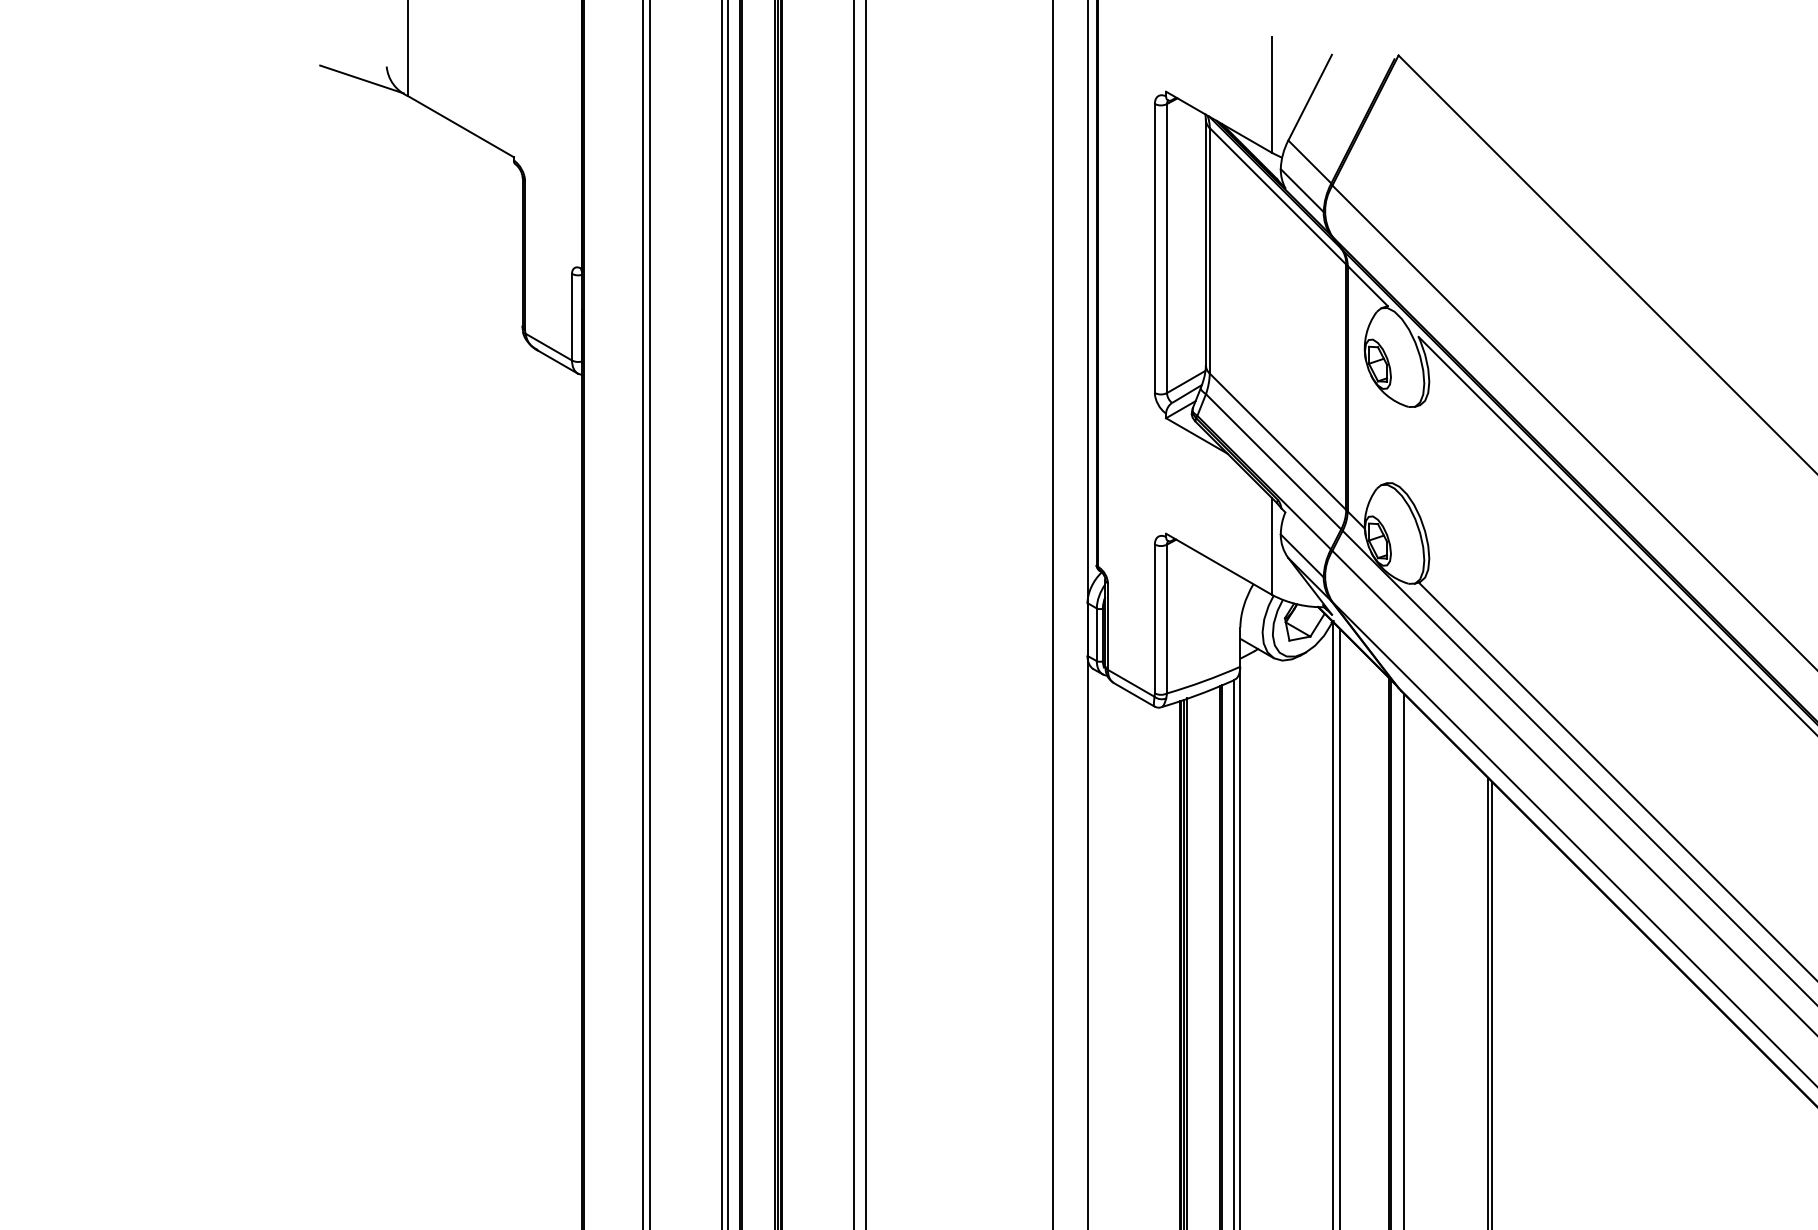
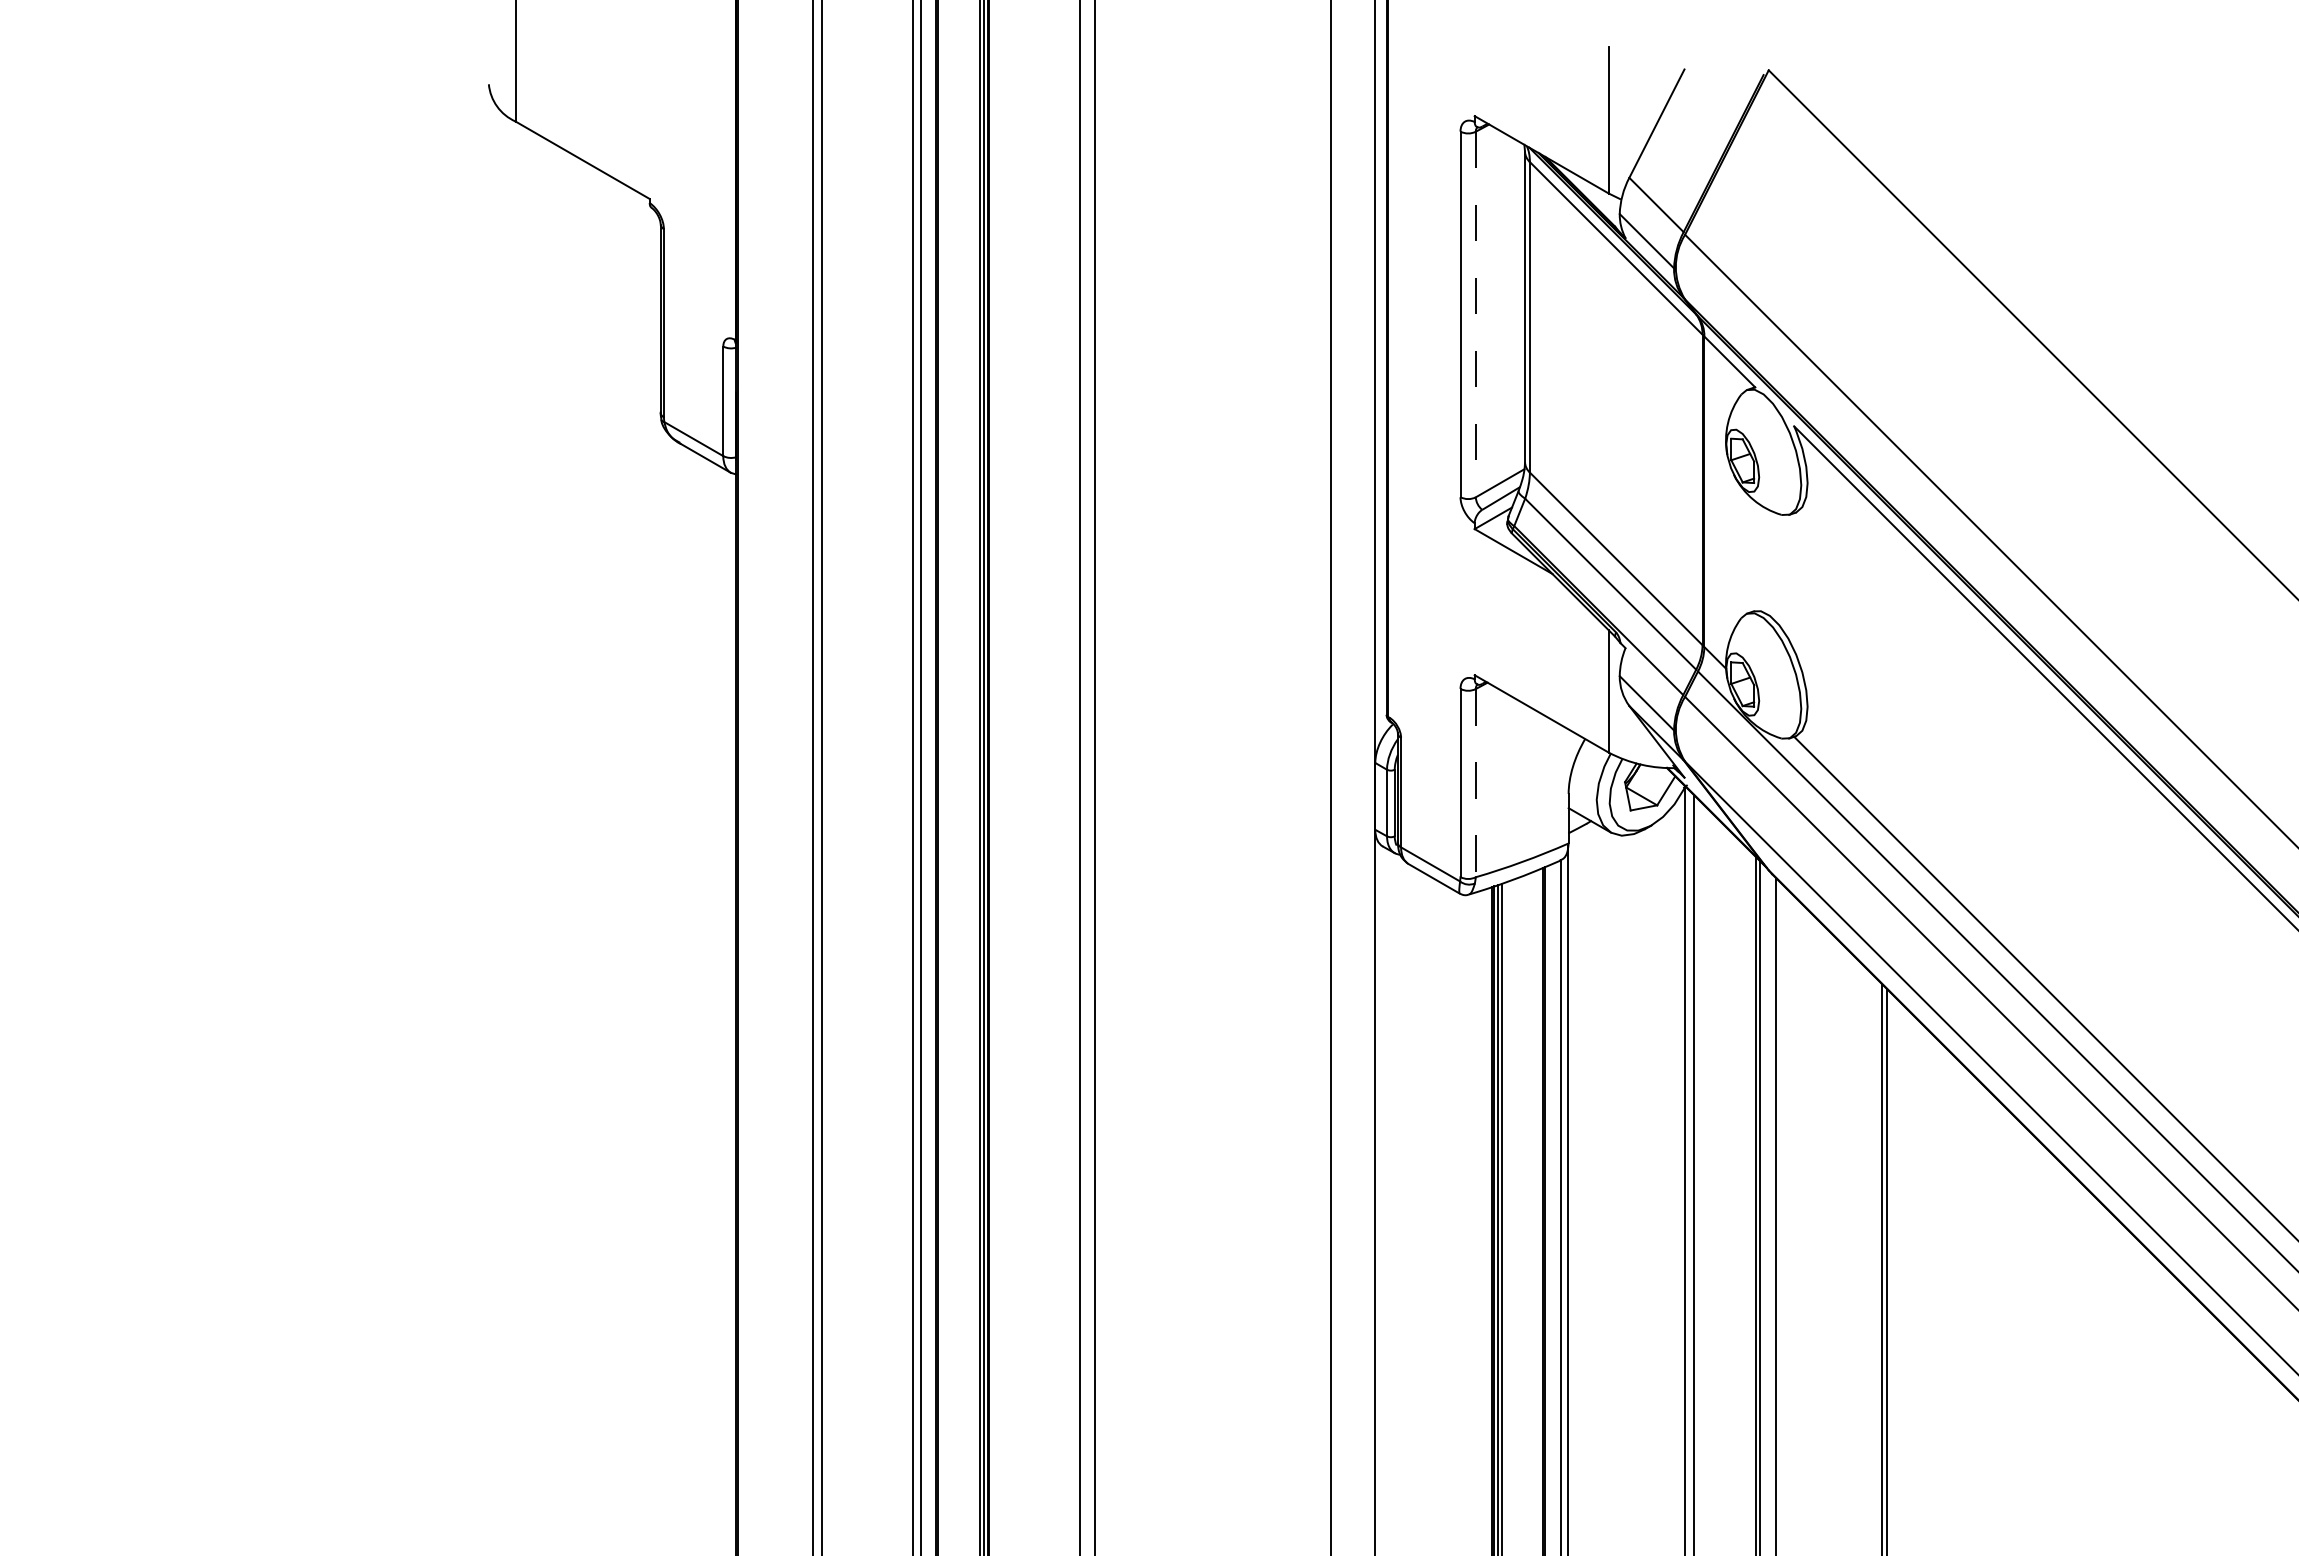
line: (361, 79) -> (457, 100), removed
line: (1166, 248) -> (1475, 314), solid -> dashed
line: (1166, 619) -> (1475, 783), solid -> dashed

